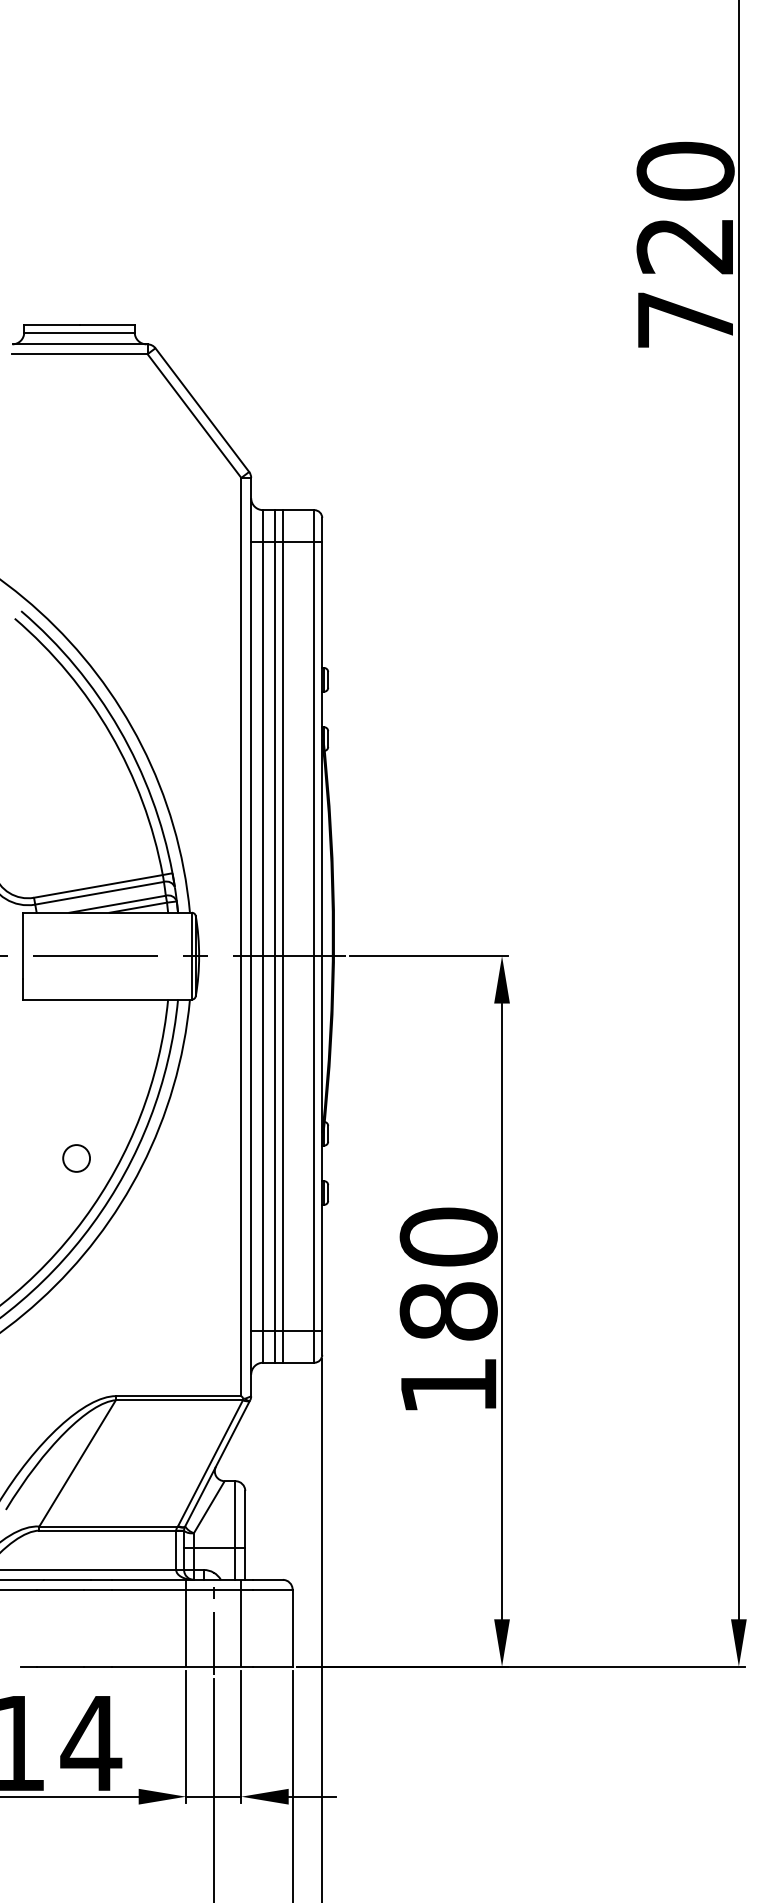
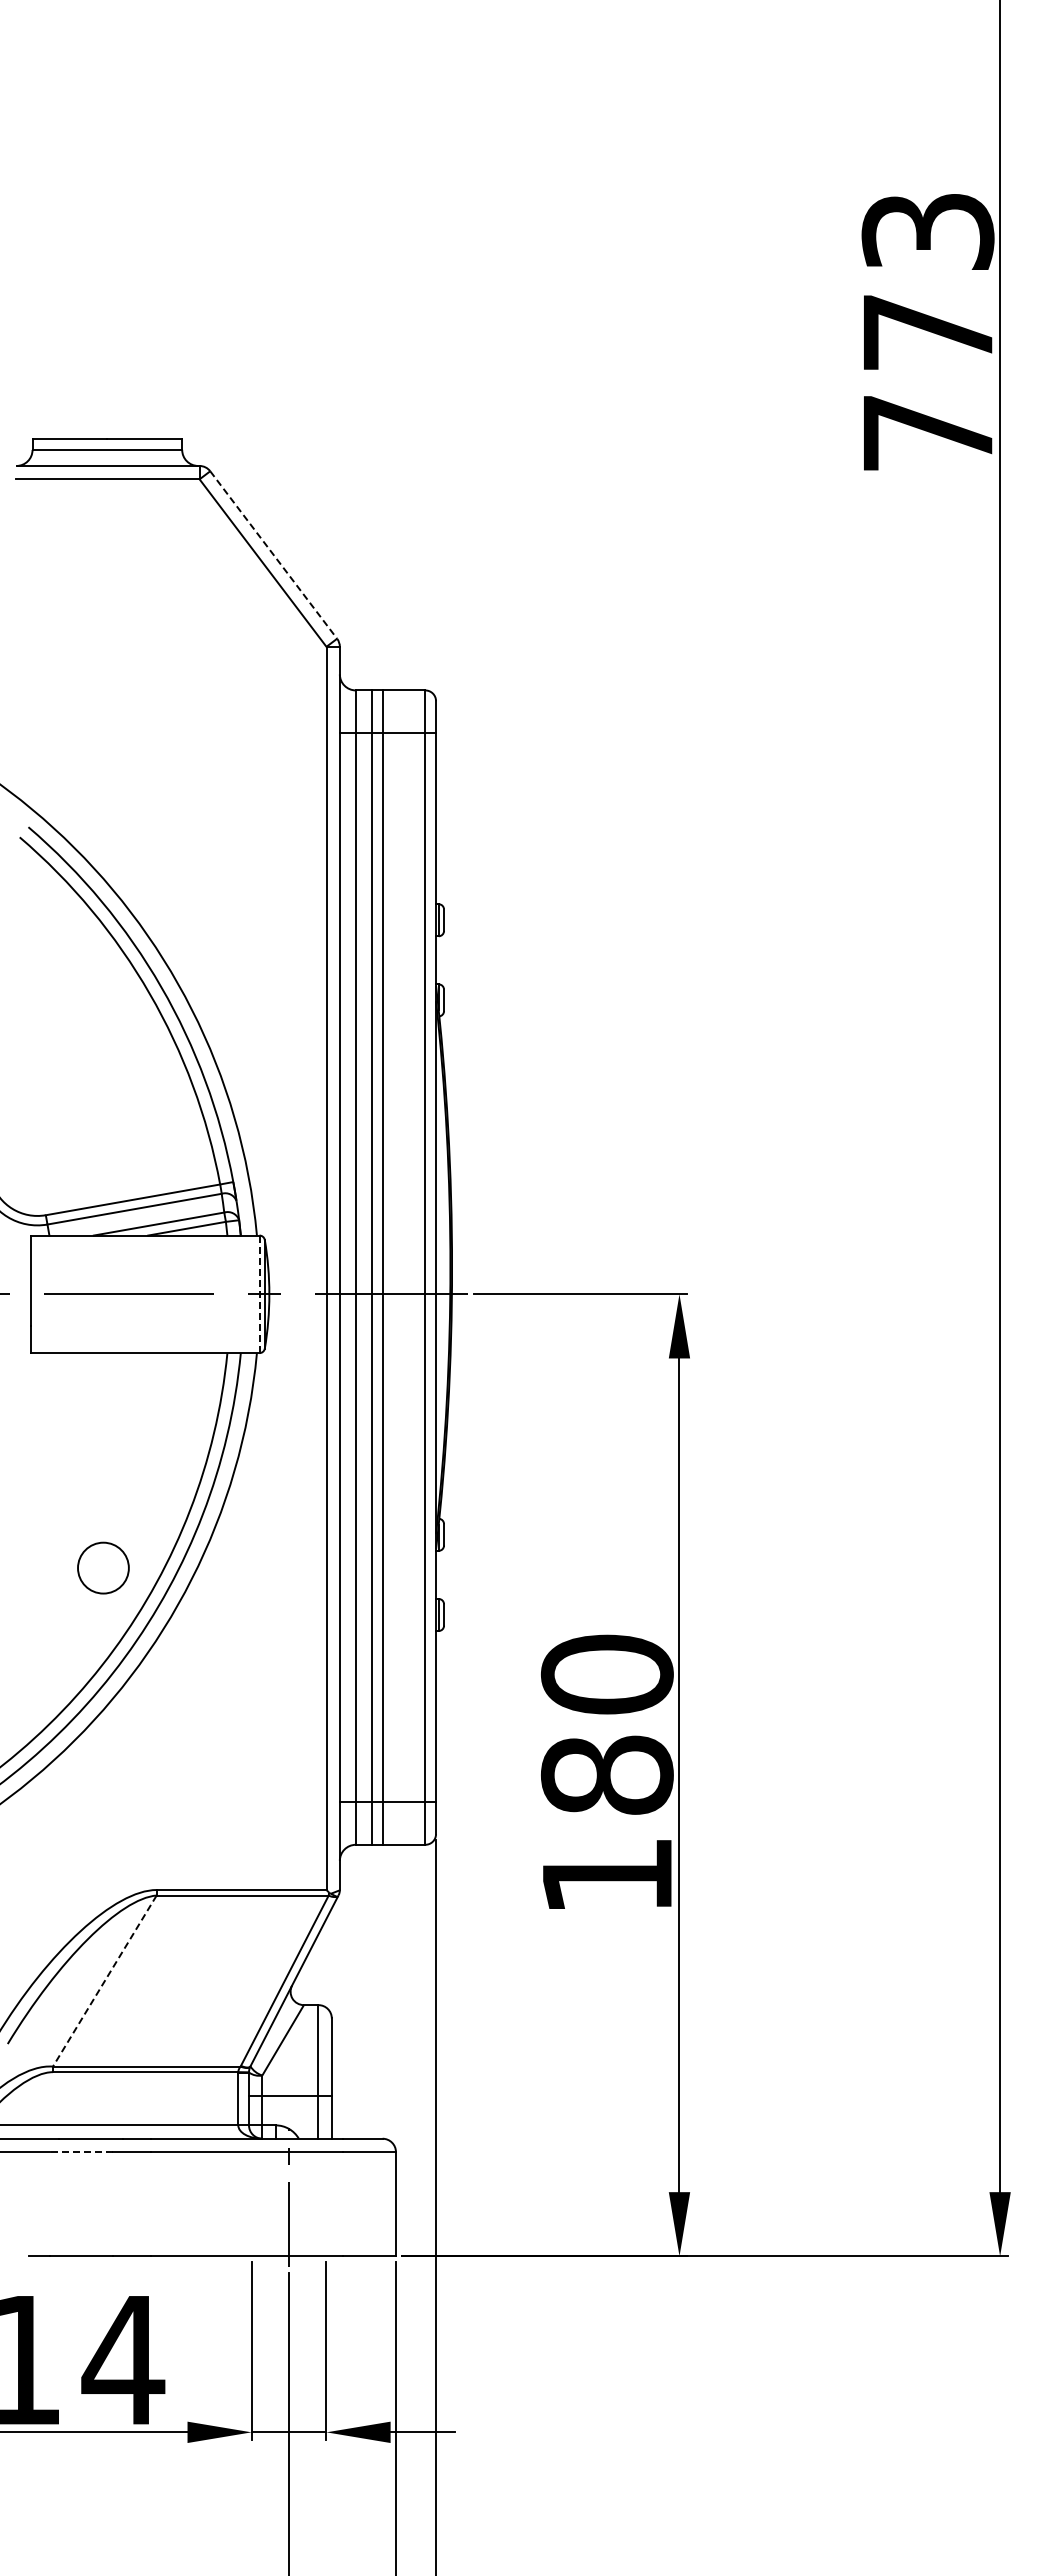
text: (685, 208) -> (927, 281), 720 -> 773
line: (202, 410) -> (274, 555), solid -> dashed
line: (191, 956) -> (259, 1294), solid -> dashed
circle: (76, 1158) -> (103, 1568), size x1.4
line: (77, 1463) -> (104, 1981), solid -> dashed
line: (60, 1590) -> (81, 2152), solid -> dashed
line: (185, 1623) -> (251, 2197), removed
line: (241, 1623) -> (326, 2197), removed

